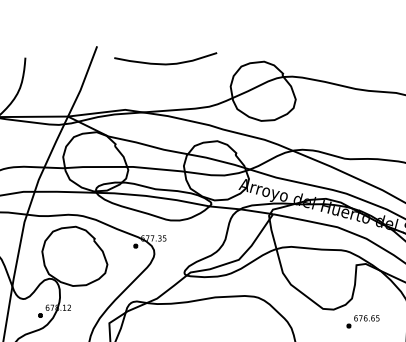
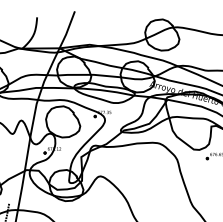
curve: (168, 61) -> (112, 19), removed

